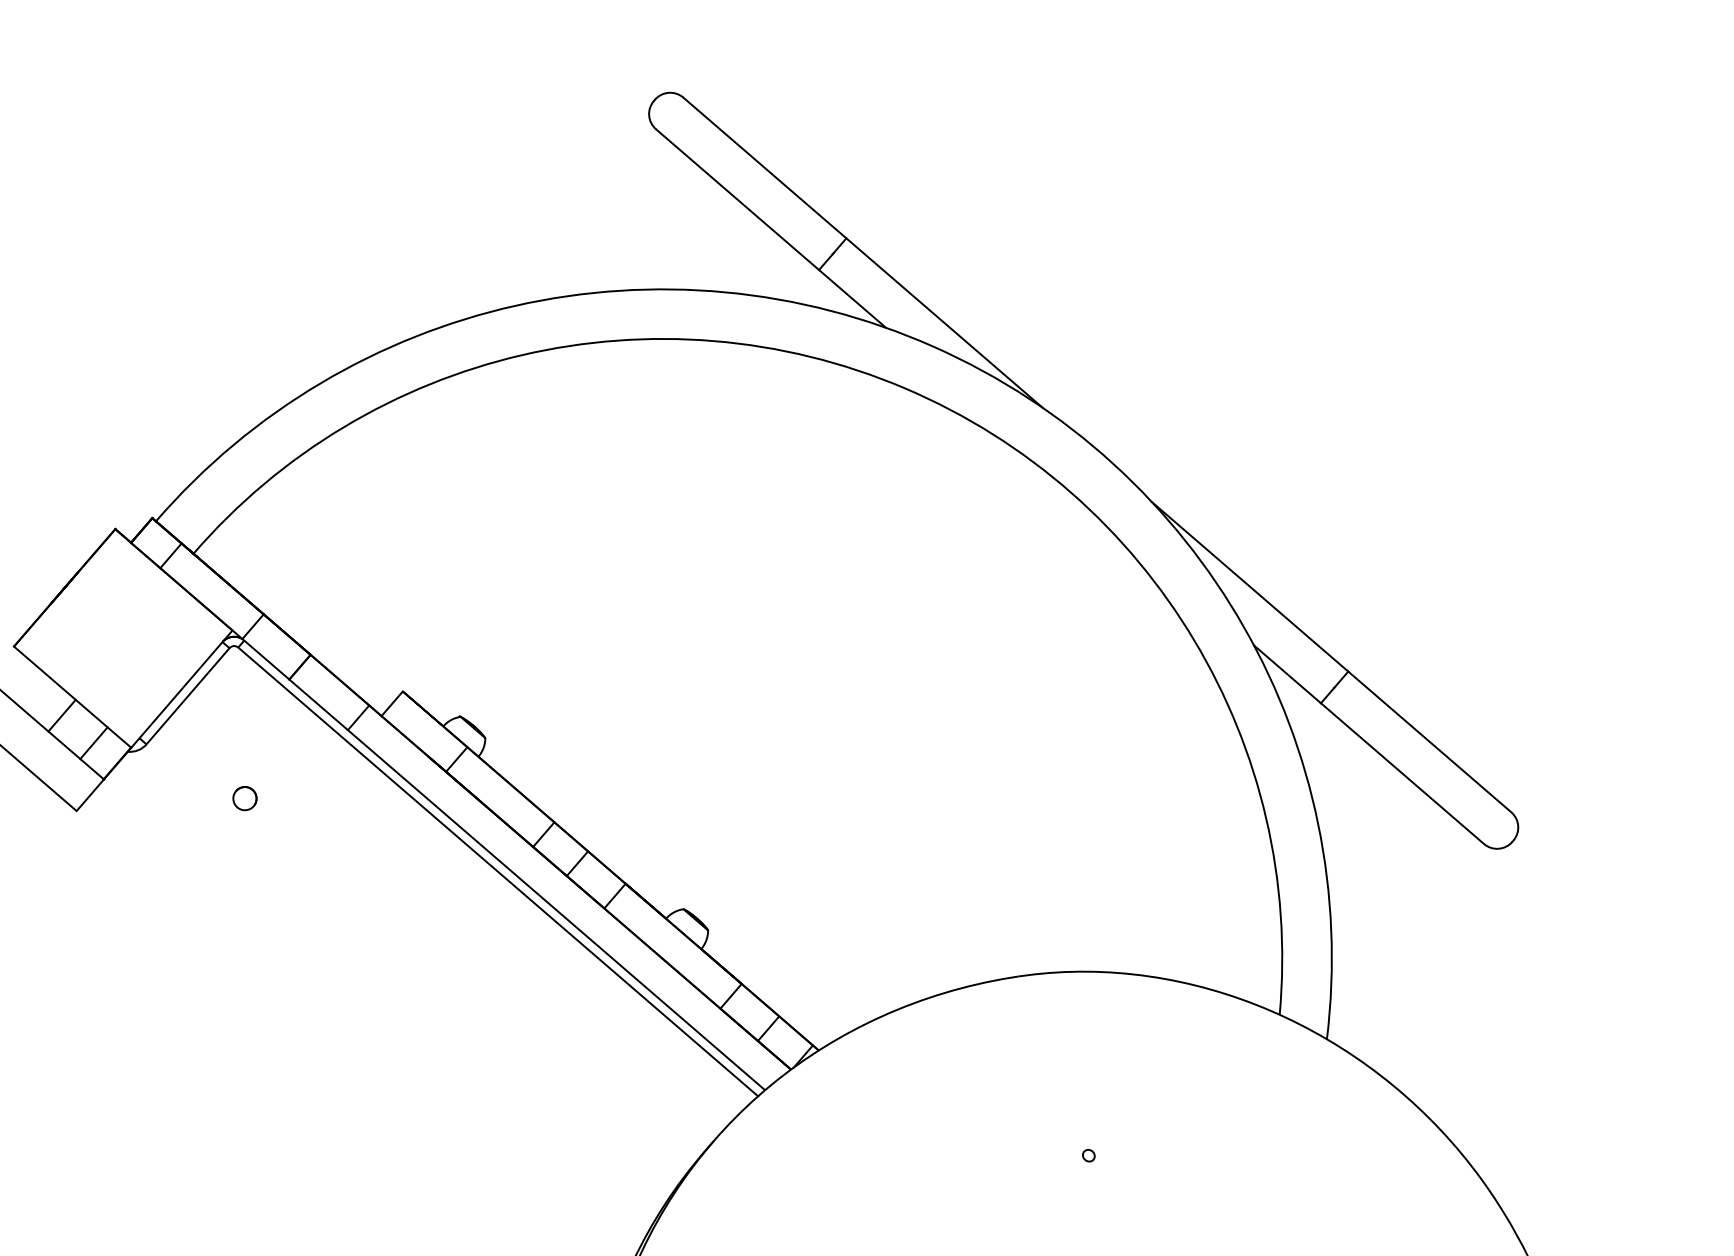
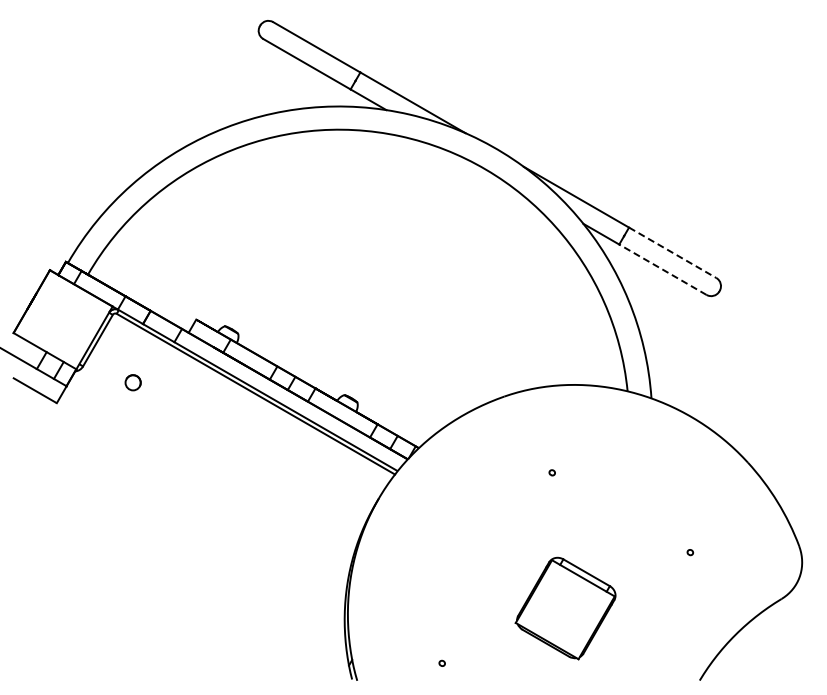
line: (1431, 743) -> (673, 253), solid -> dashed
line: (1401, 772) -> (662, 269), solid -> dashed
part: (243, 797) -> (132, 382), size x1.4

